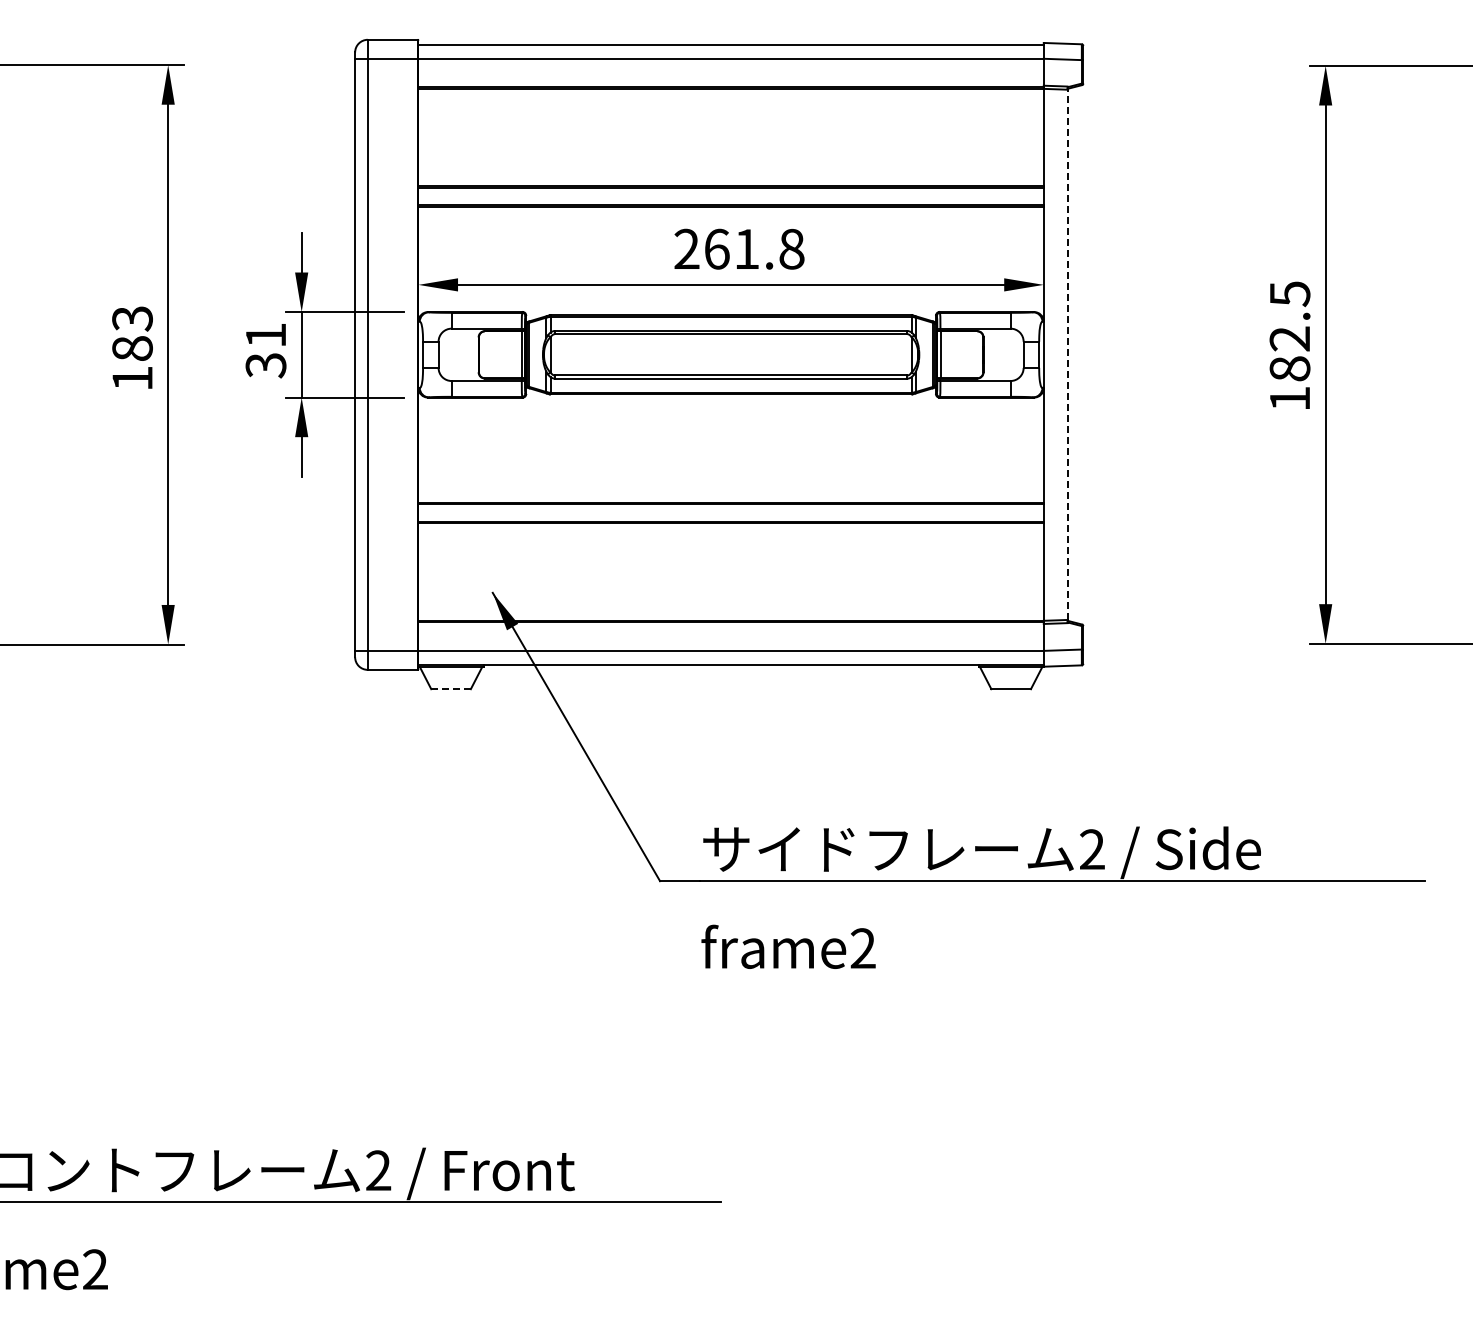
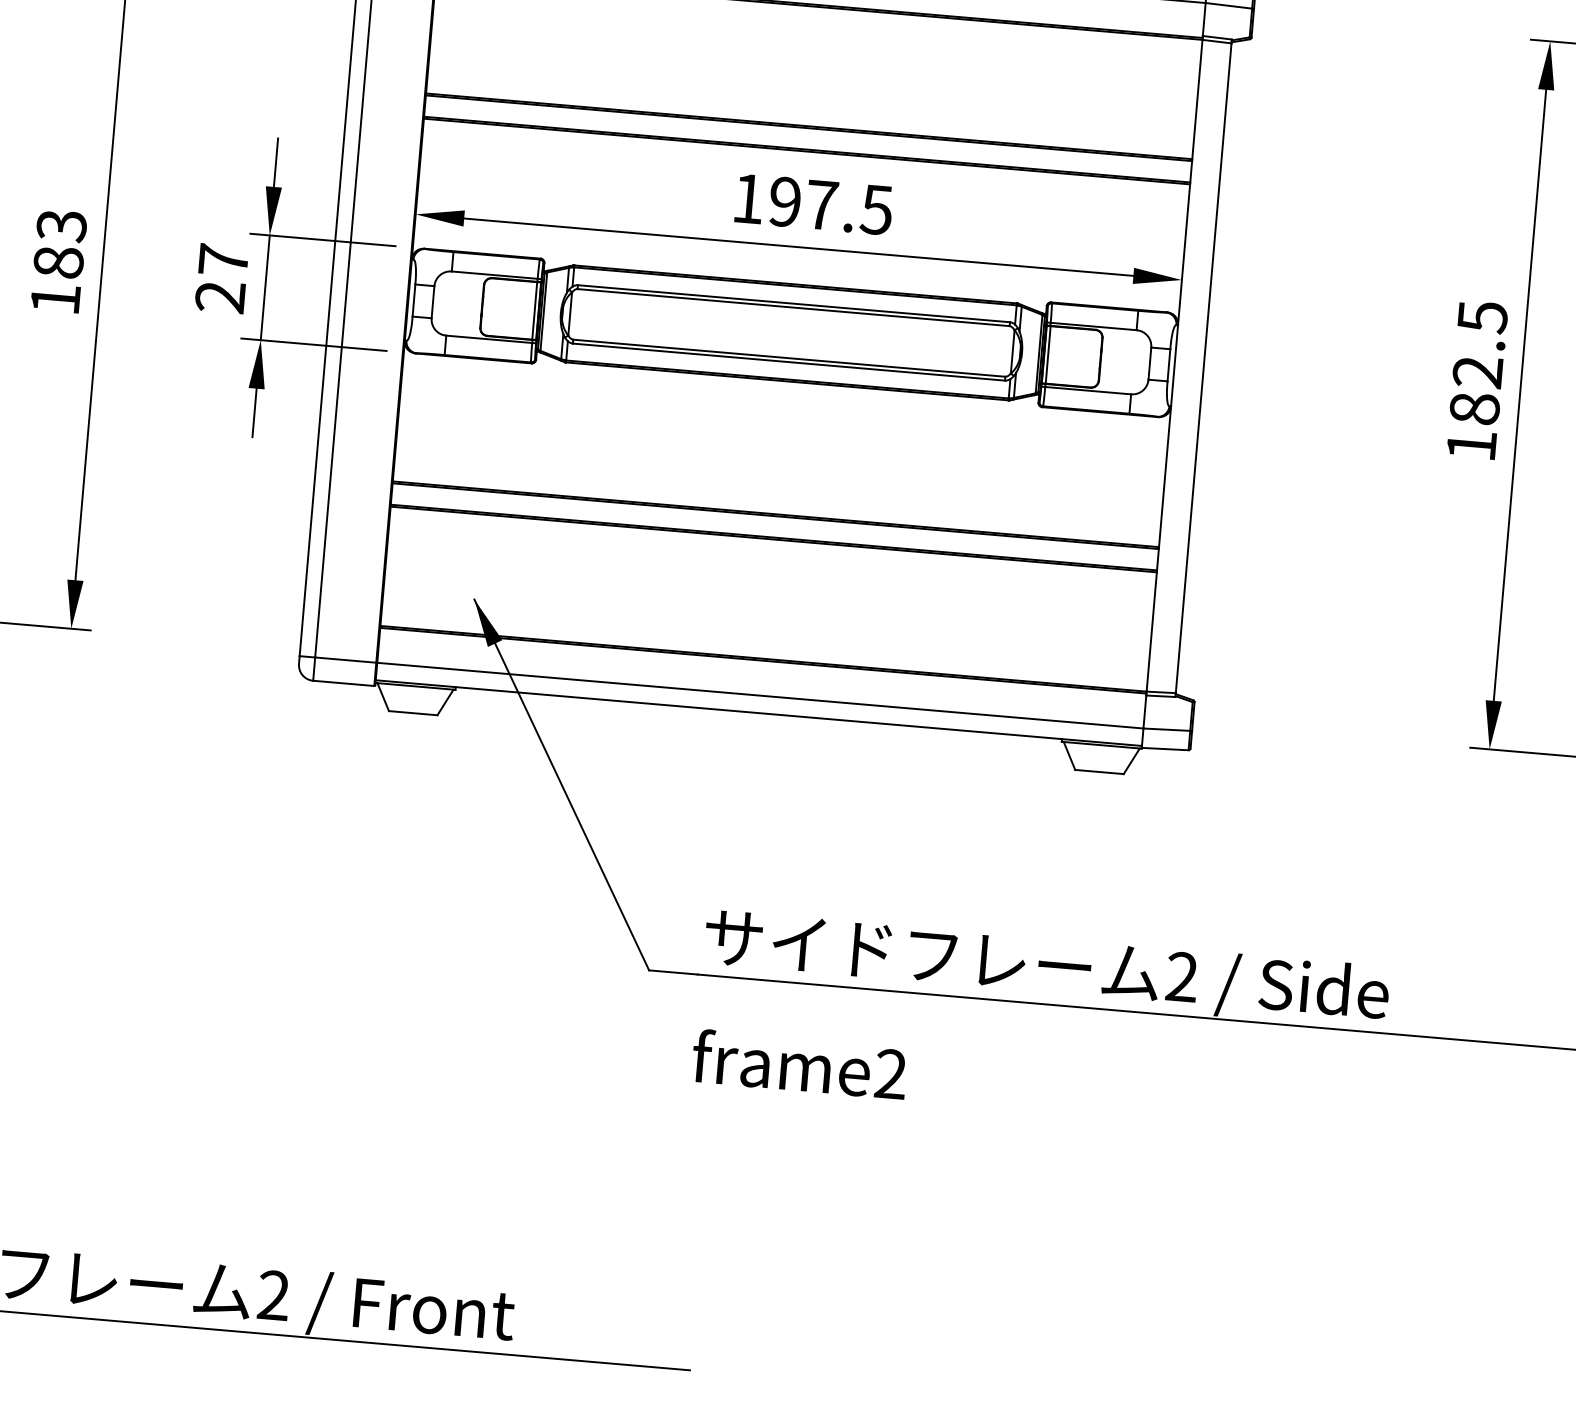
text: (739, 248) -> (812, 203), 261.8 -> 197.5
text: (265, 350) -> (221, 278), 31 -> 27
line: (1067, 354) -> (1203, 367), dashed -> solid
line: (451, 689) -> (413, 713), dashed -> solid

